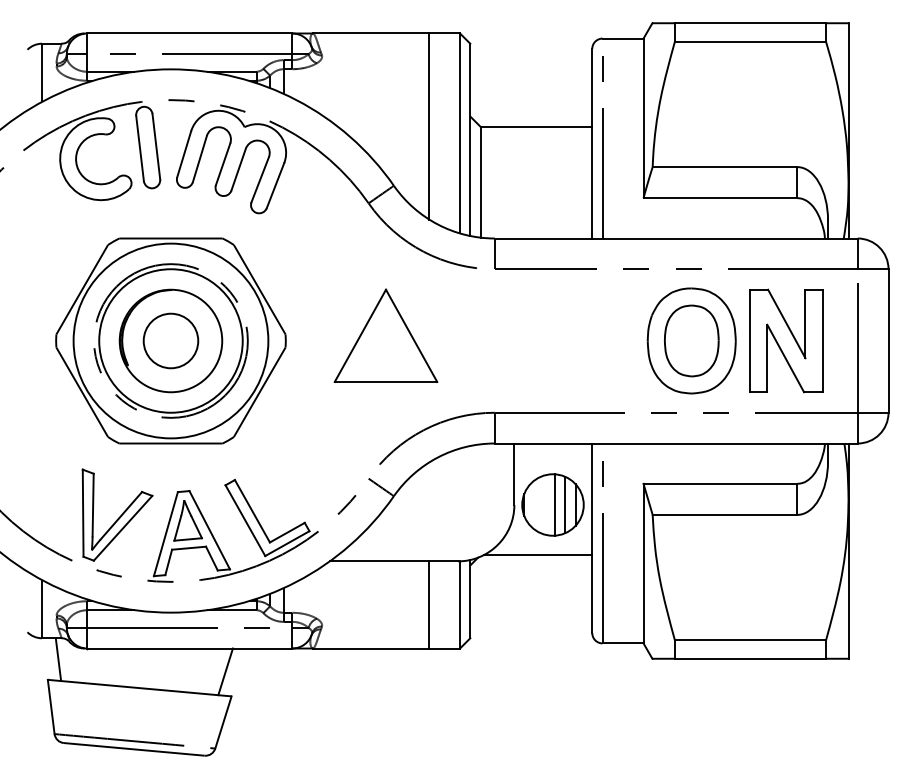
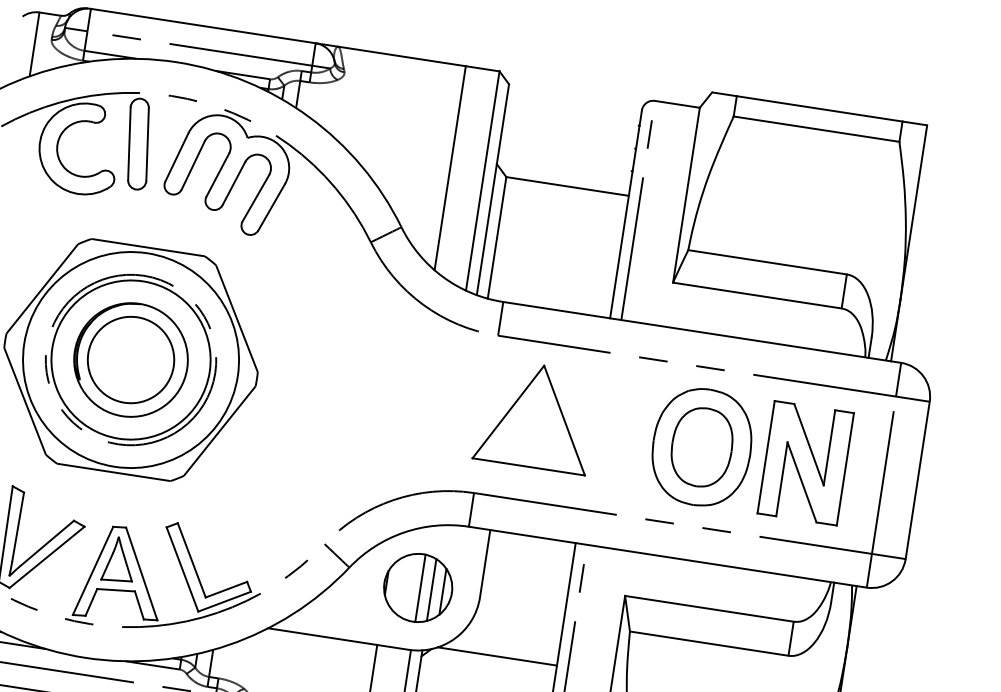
part: (385, 335) -> (535, 415), moved
circle: (170, 340) -> (130, 359), size x1.43
part: (552, 504) -> (417, 587), moved

